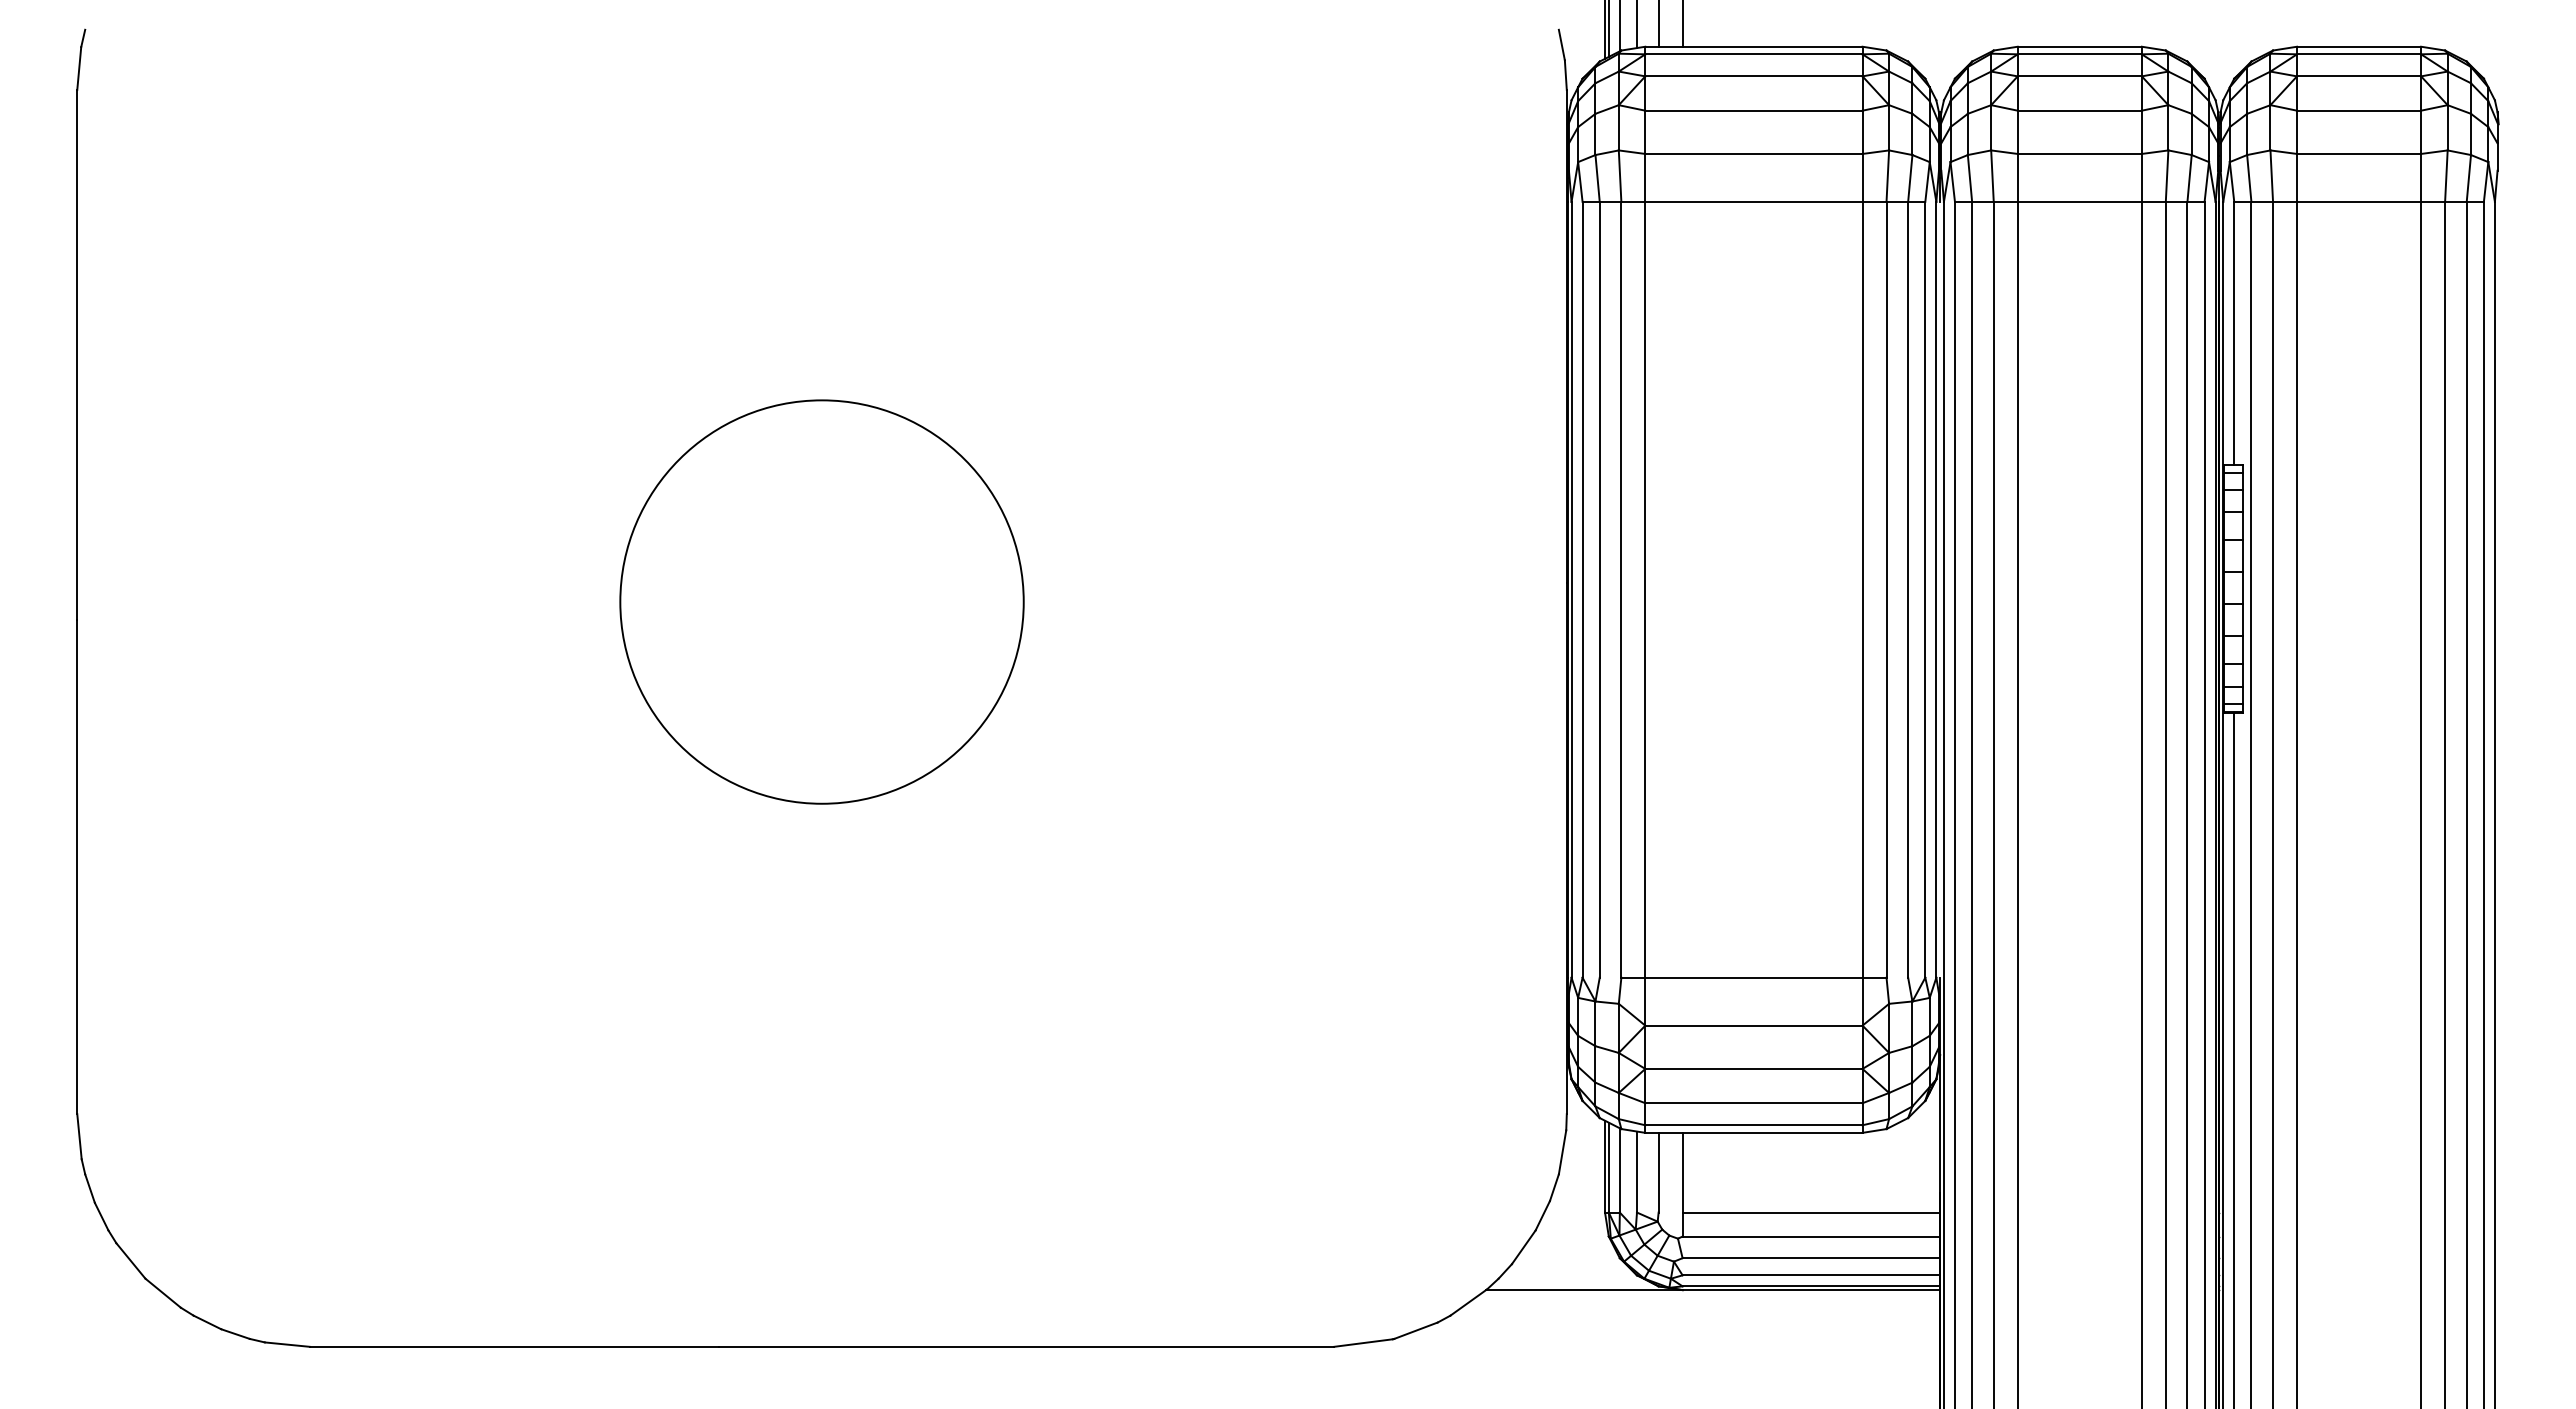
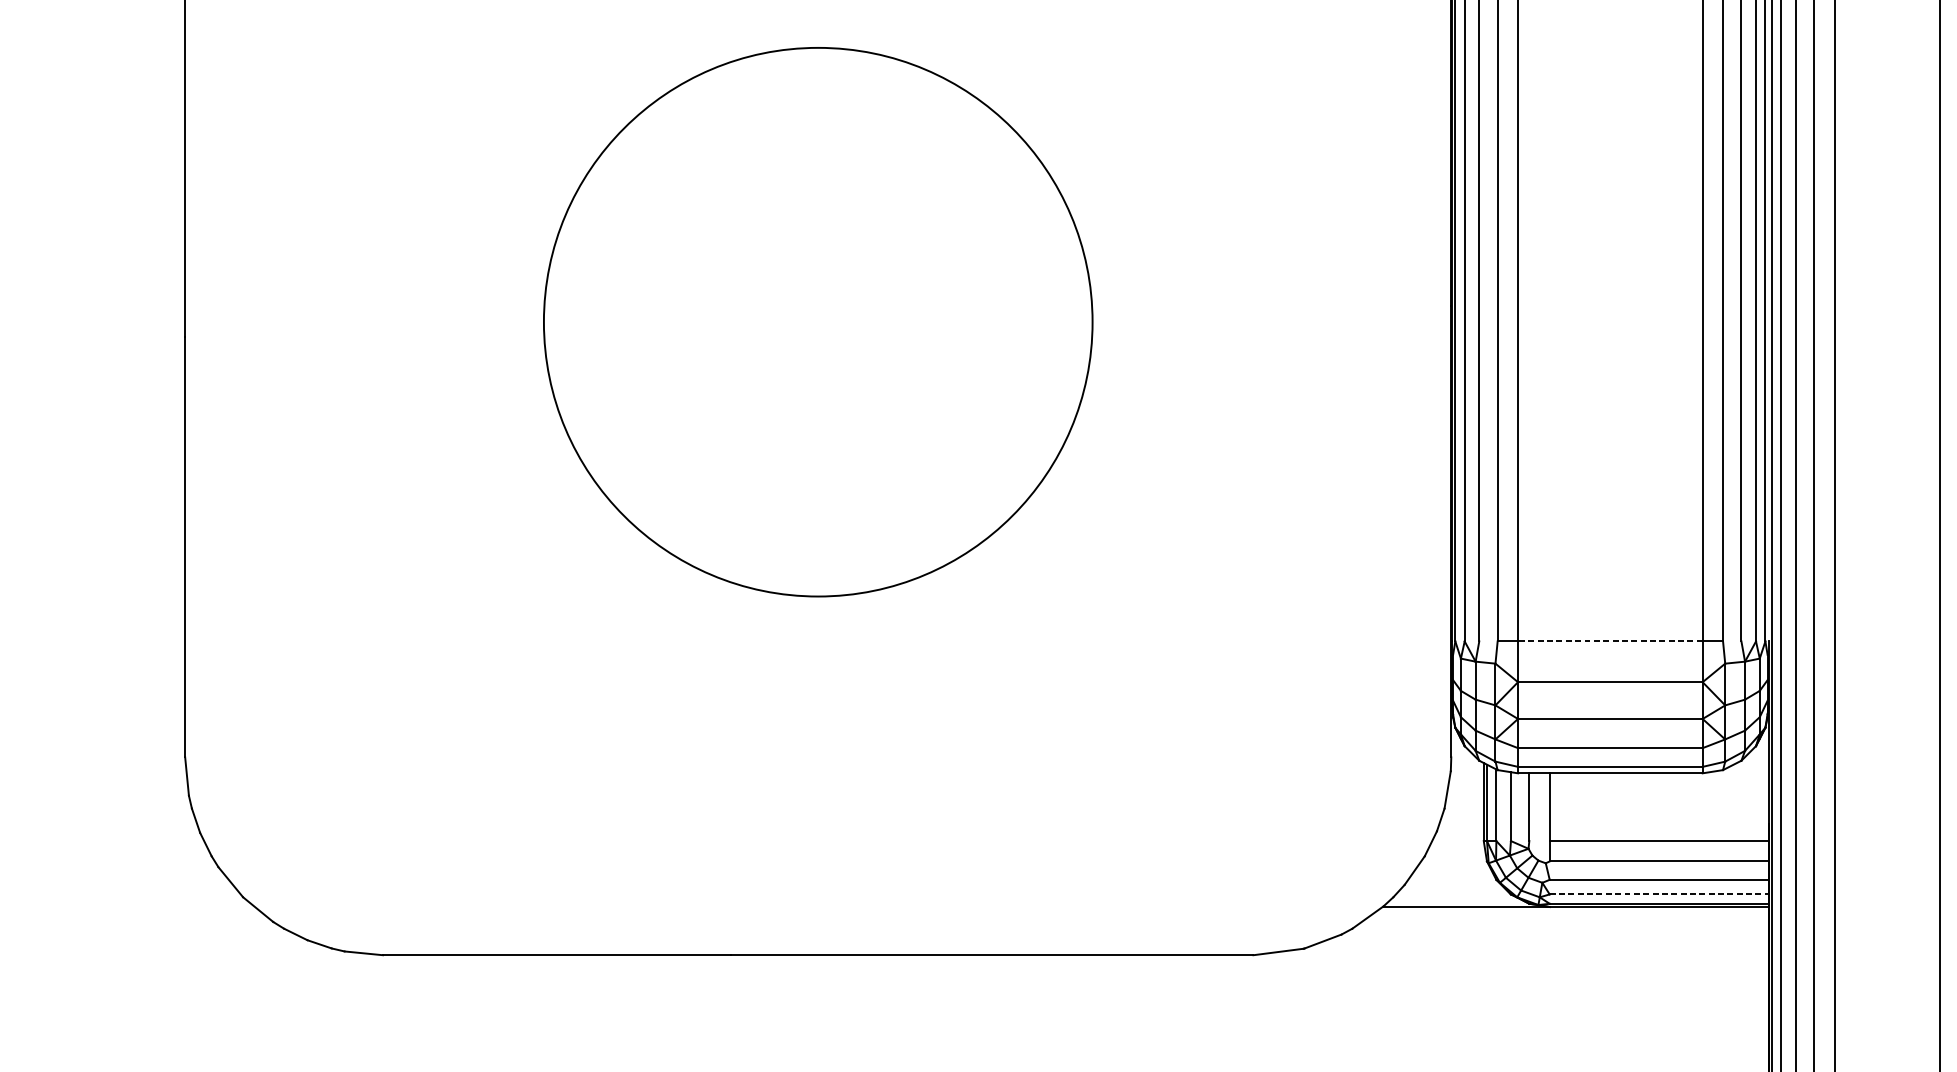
circle: (821, 601) -> (817, 321), size x1.6
line: (1753, 977) -> (1609, 641), solid -> dashed
line: (1811, 1275) -> (1659, 894), solid -> dashed

